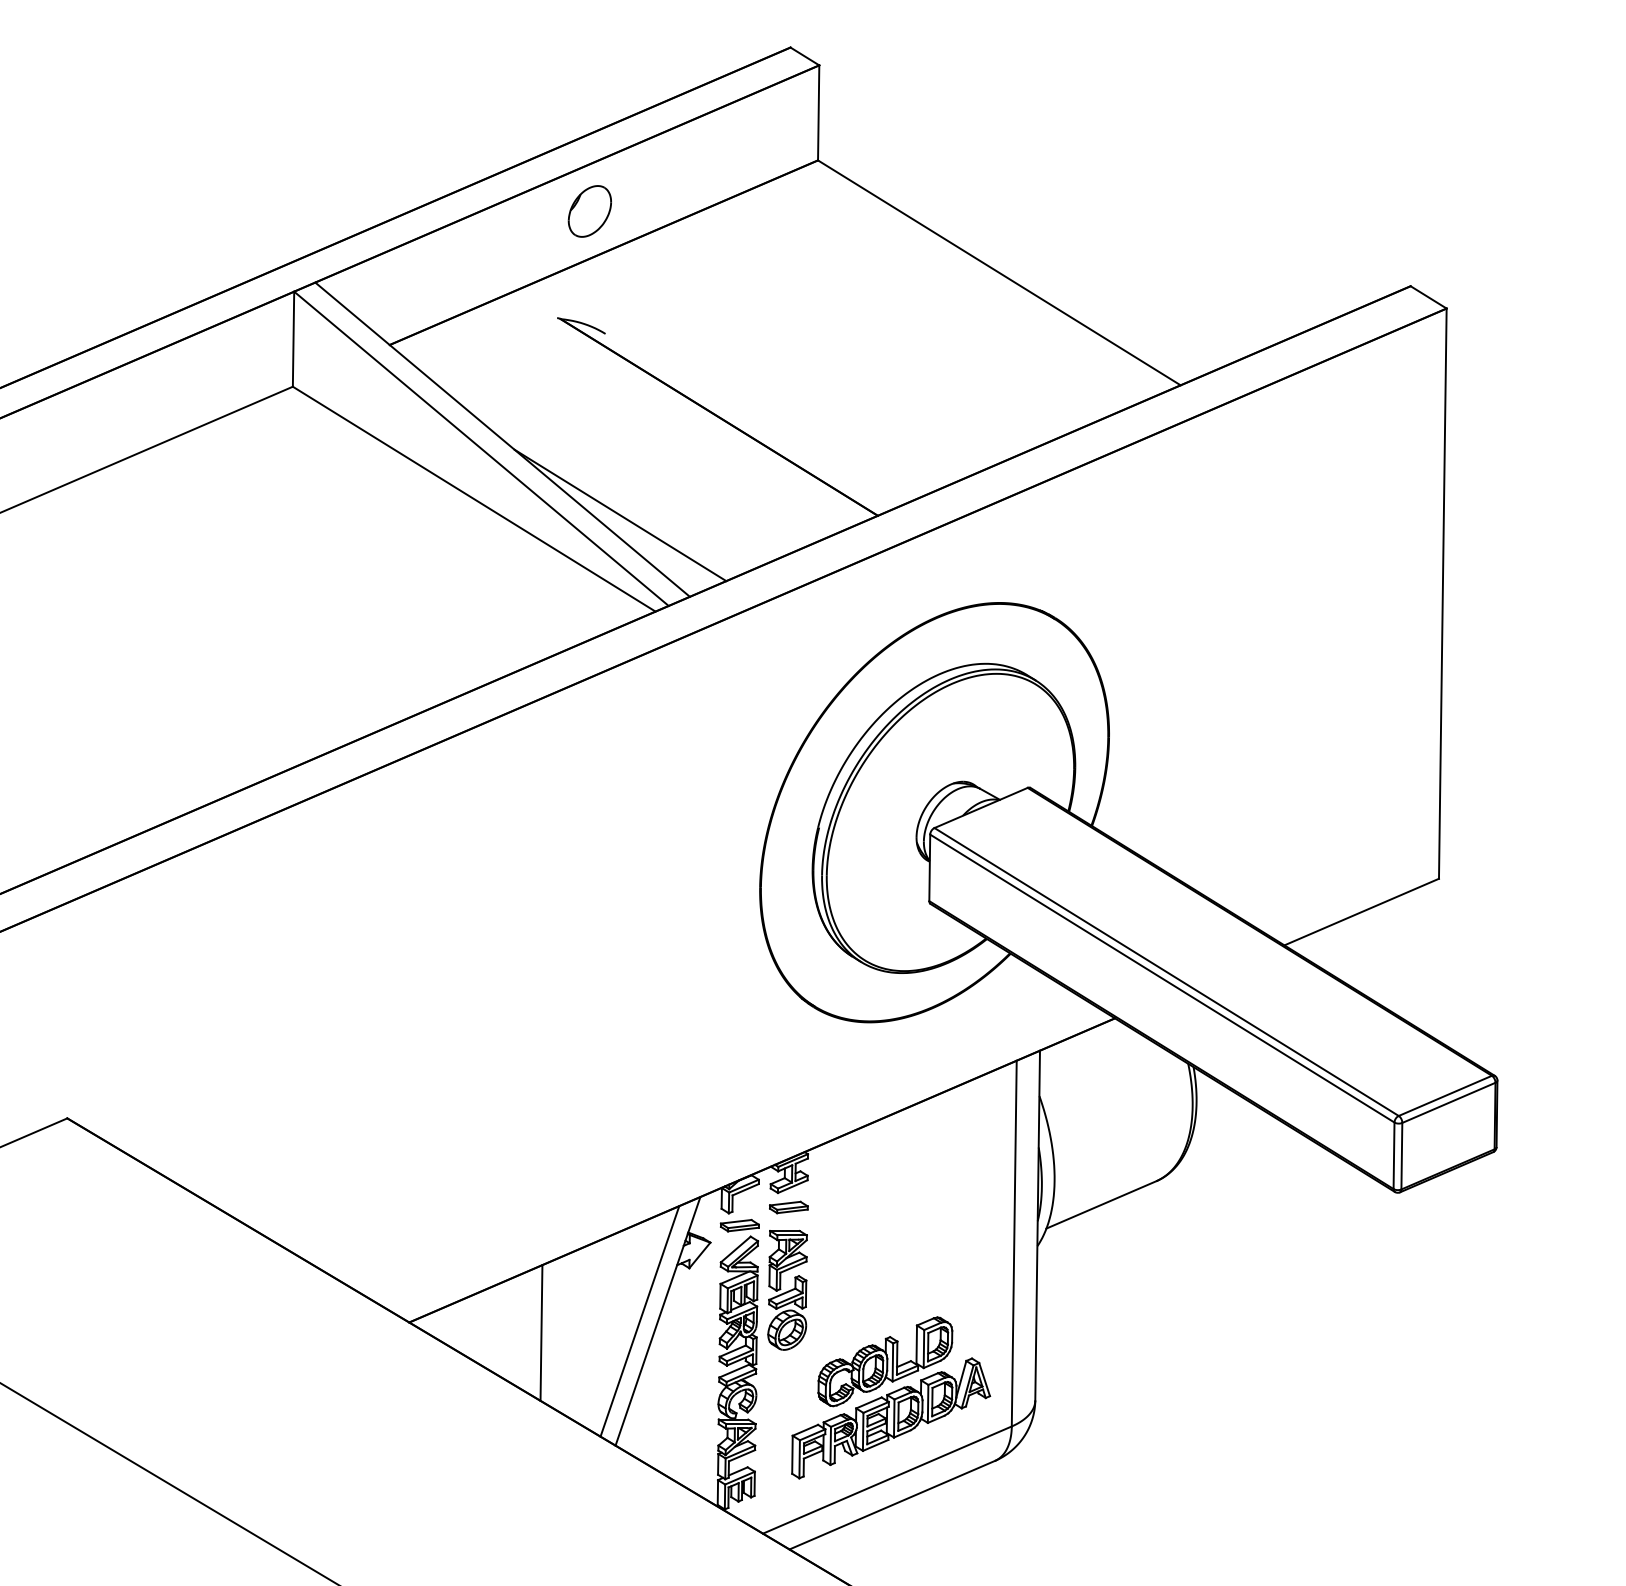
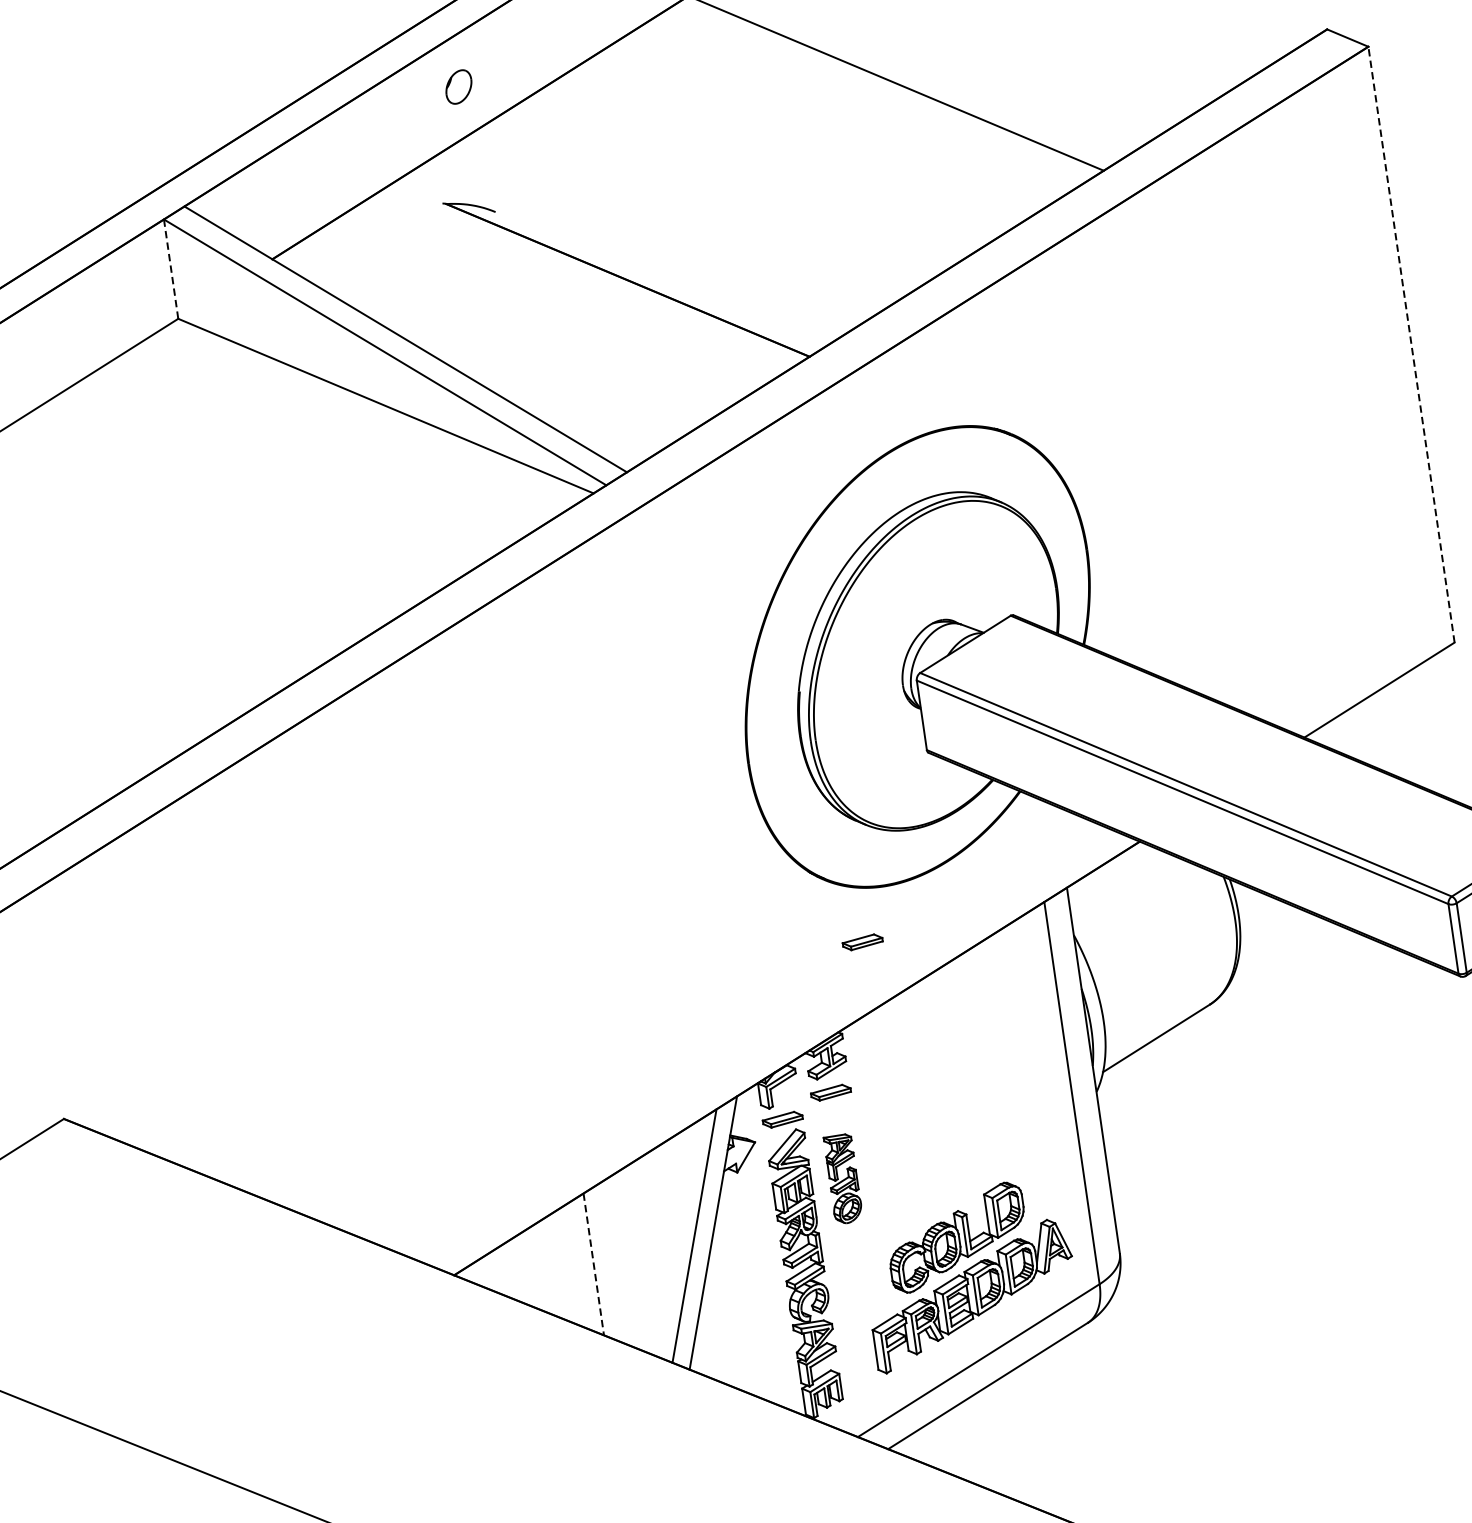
part: (589, 211) -> (458, 87), size x0.6
line: (293, 339) -> (171, 269), solid -> dashed
line: (620, 515) -> (541, 398), removed
line: (1442, 593) -> (1411, 344), solid -> dashed
part: (840, 1071) -> (862, 942), added
part: (787, 1289) -> (843, 1178), size x0.7
line: (541, 1332) -> (593, 1263), solid -> dashed

